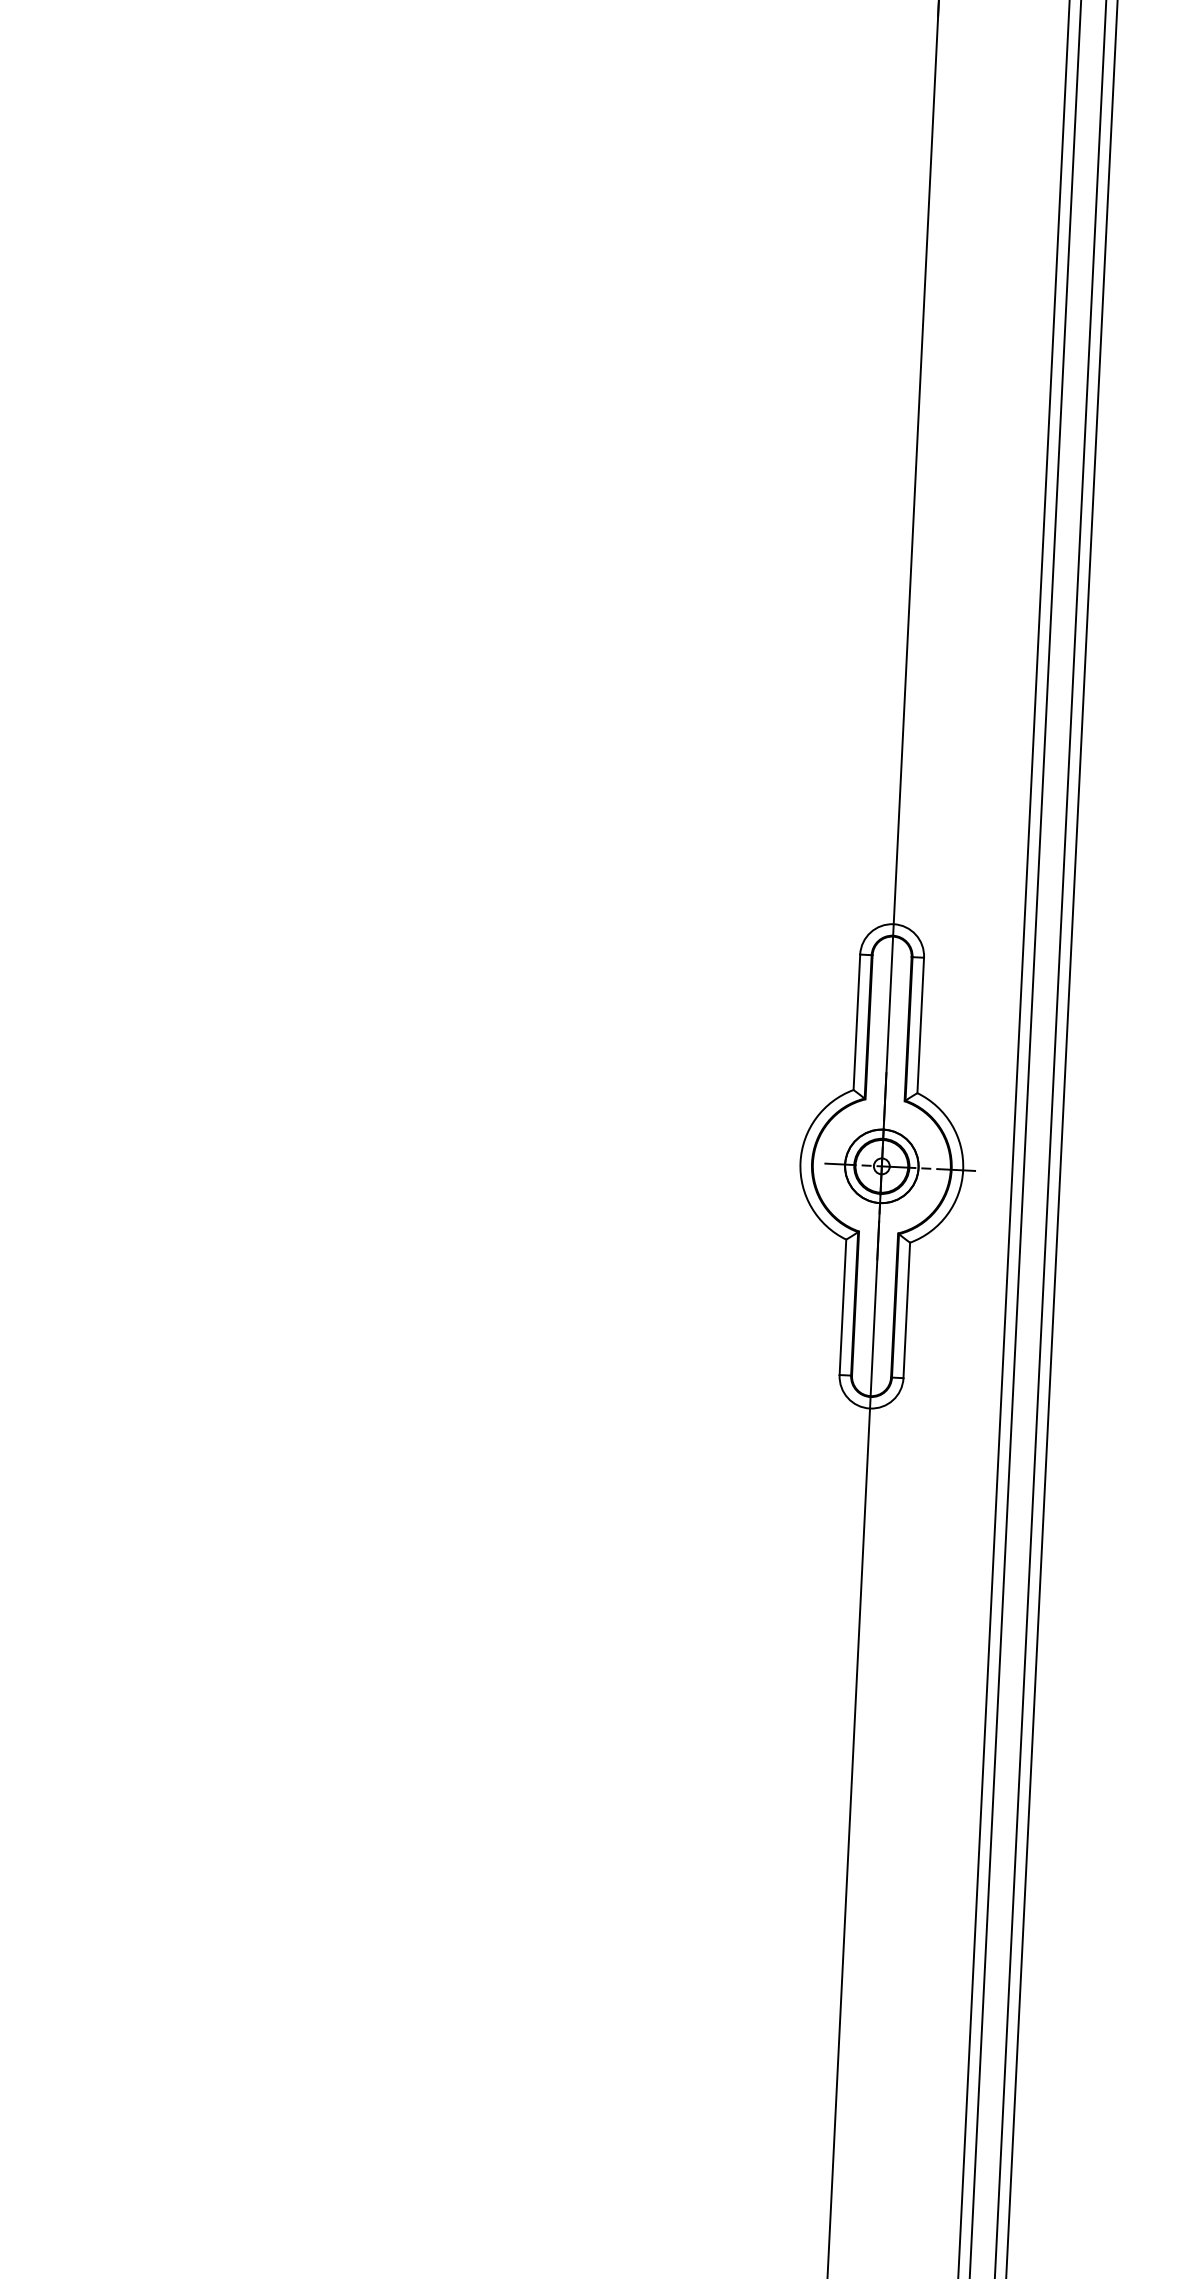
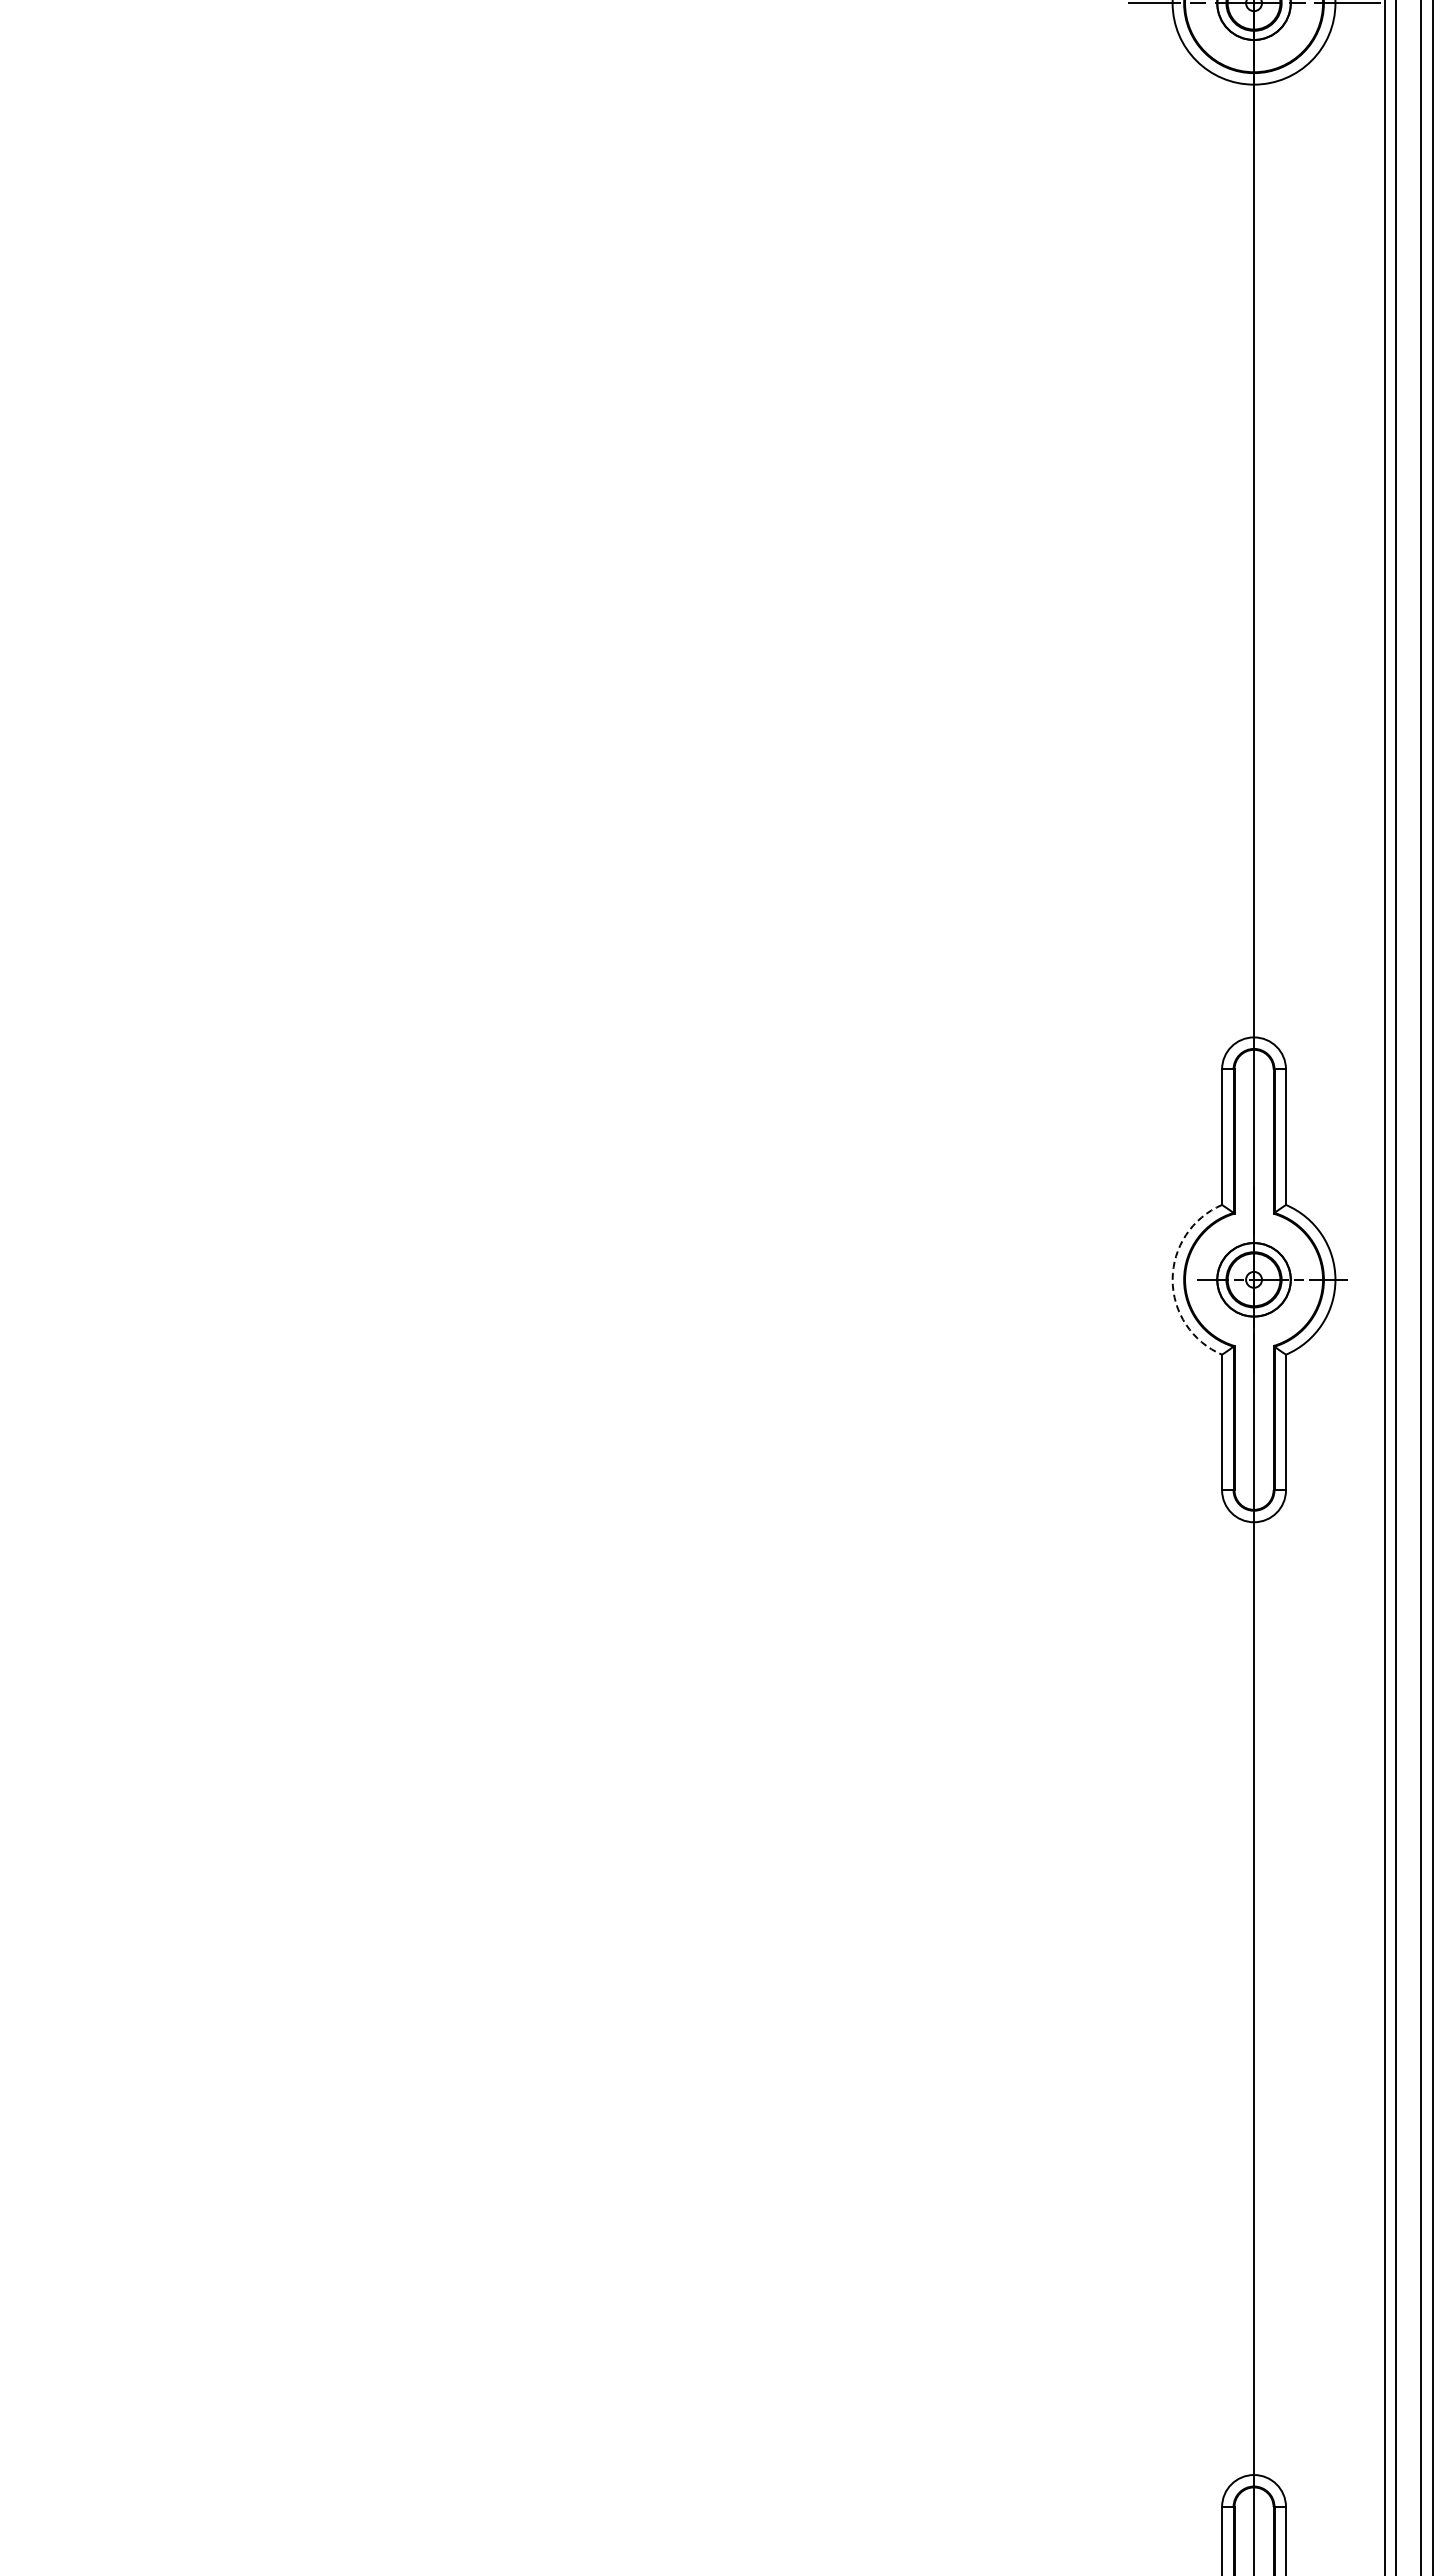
arc: (800, 1162) -> (1172, 1279), solid -> dashed

